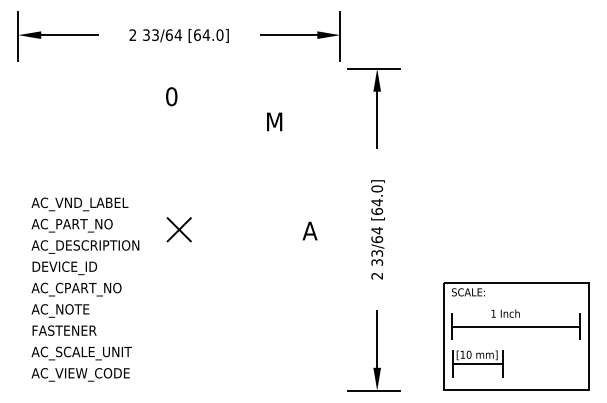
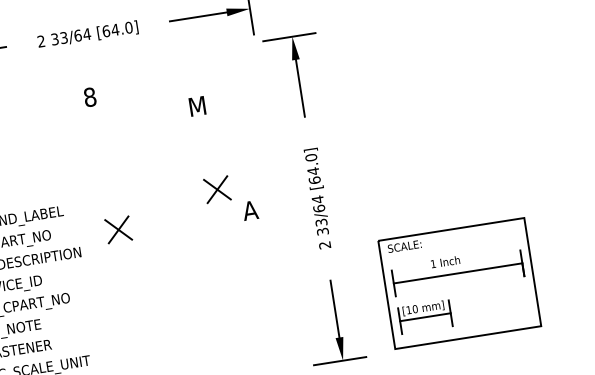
text: (171, 96) -> (89, 97), 0 -> 8
part: (280, 205) -> (216, 189), added
part: (516, 336) -> (460, 283), moved

